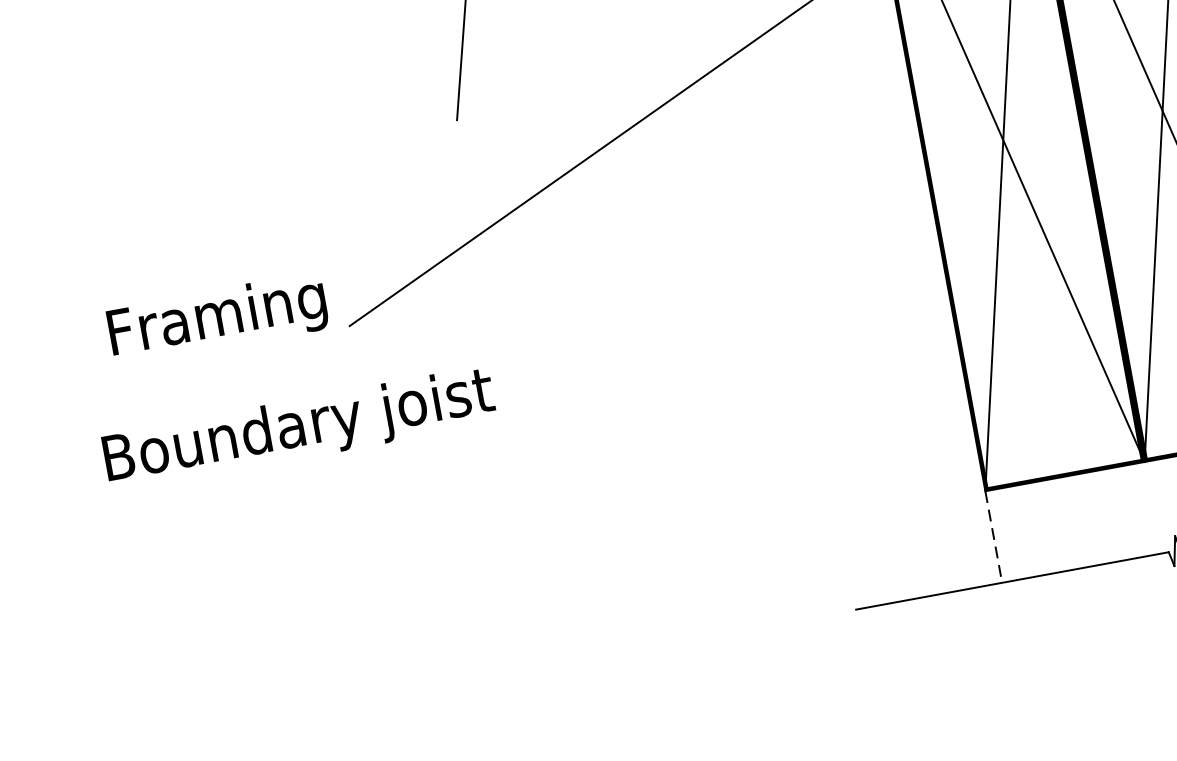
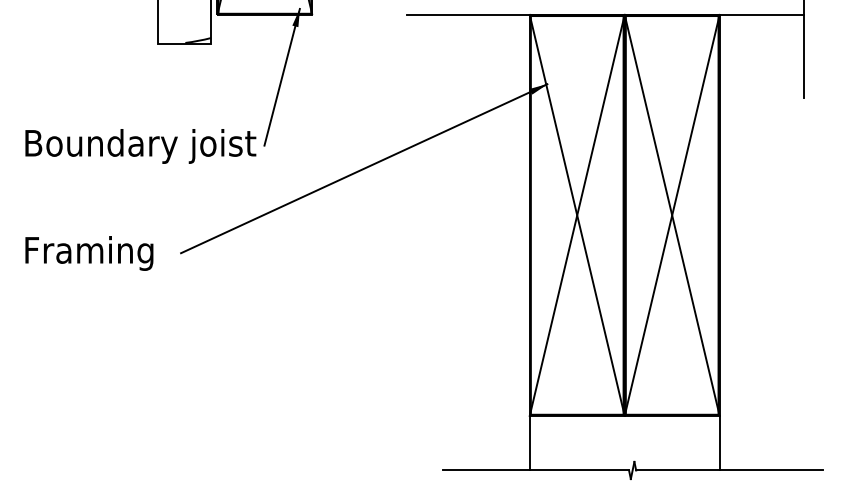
text: (218, 319) -> (89, 253), moved
text: (298, 429) -> (140, 146), moved
line: (993, 537) -> (529, 443), dashed -> solid

